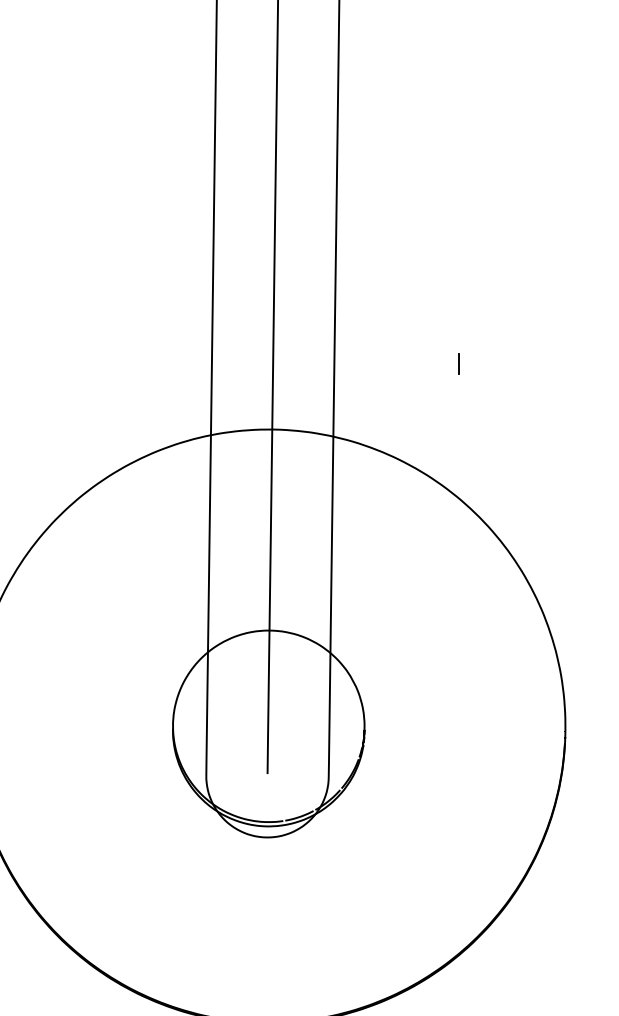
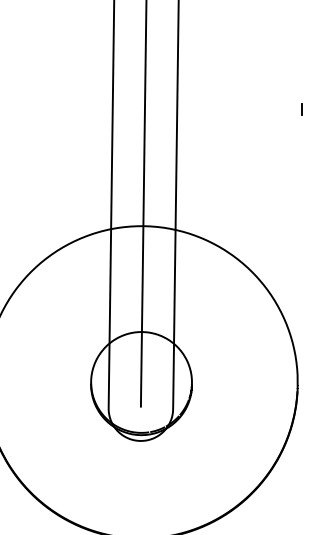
line: (458, 363) -> (301, 109), moved

